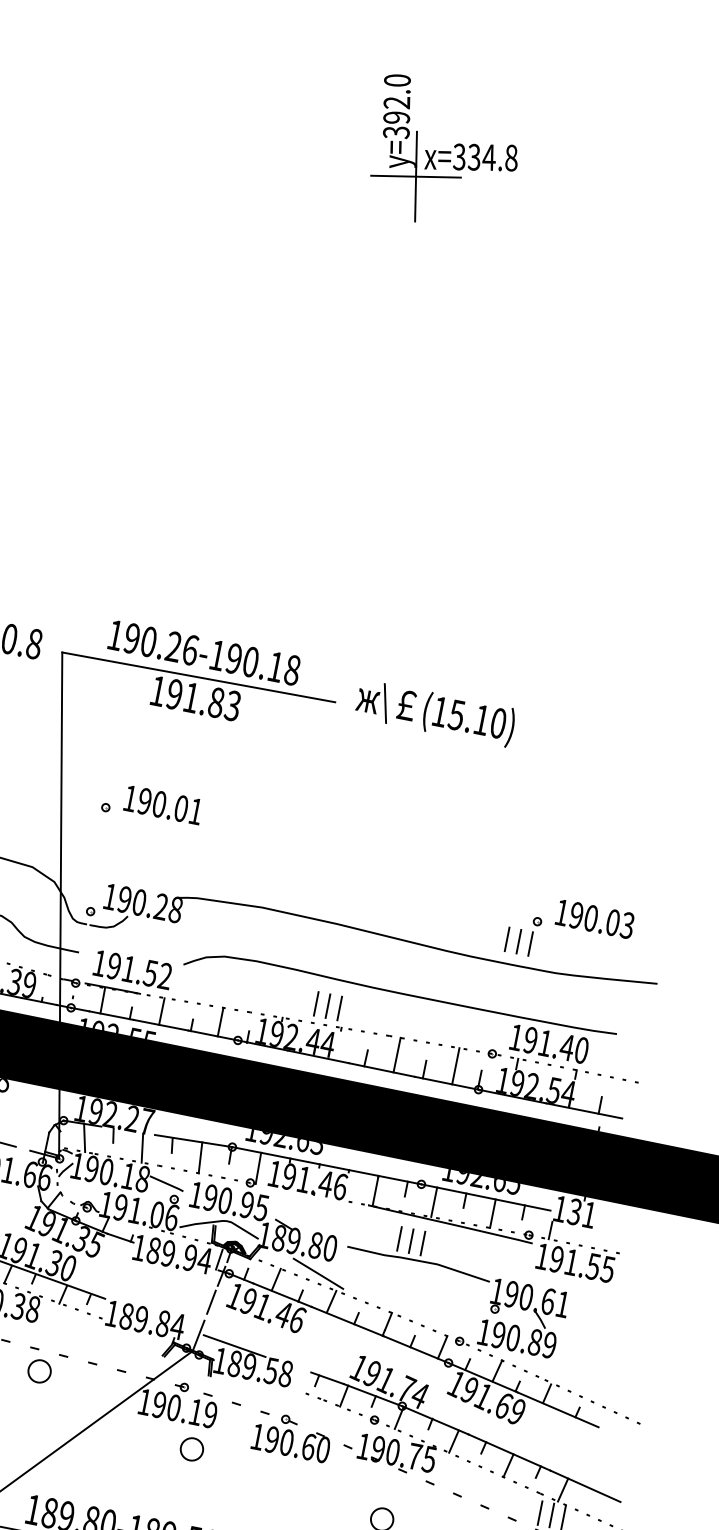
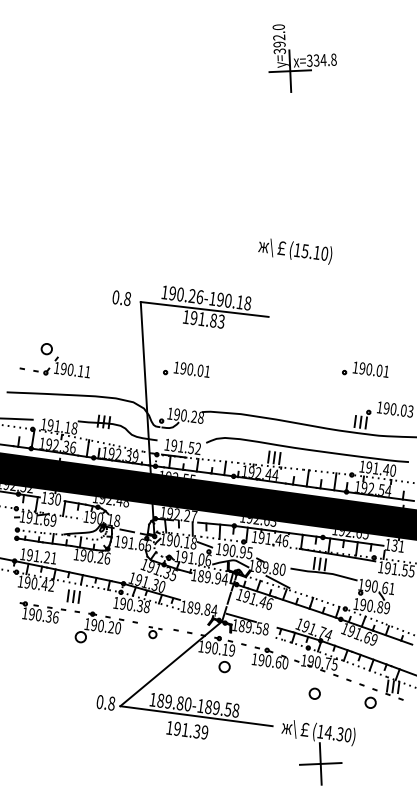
text: (435, 714) -> (295, 251), moved
part: (536, 828) -> (365, 369), added
part: (47, 1365) -> (155, 632), size x0.7

